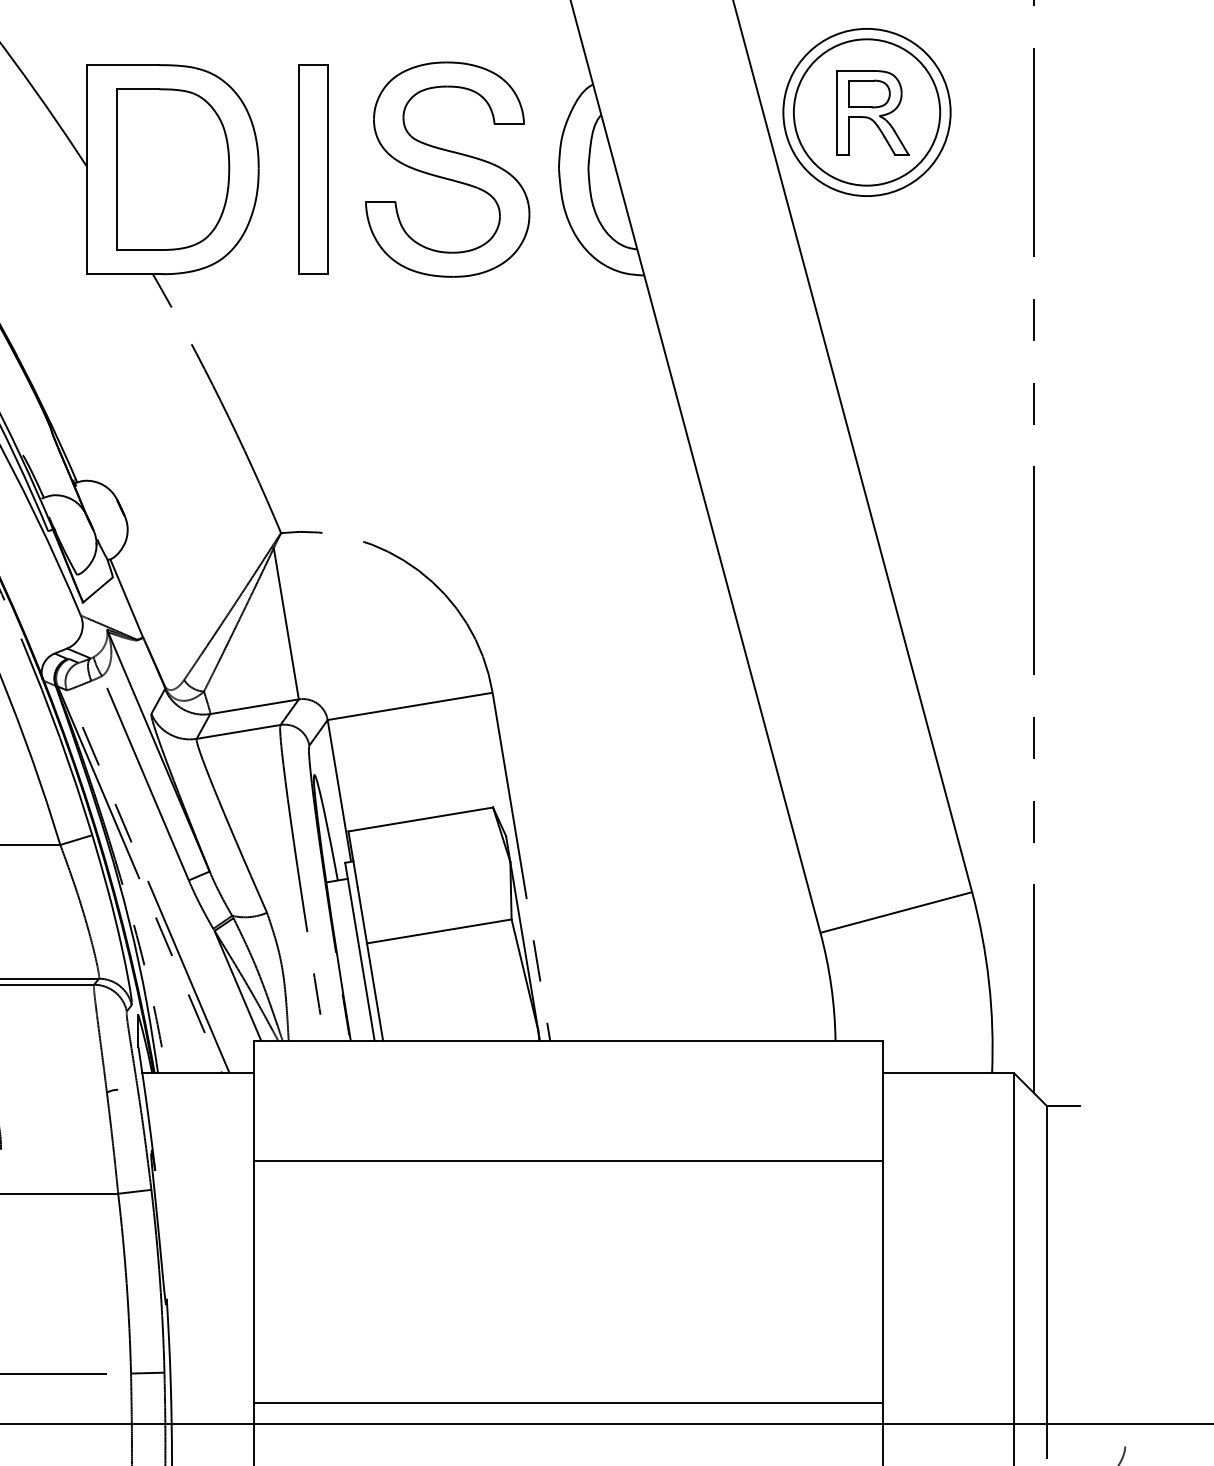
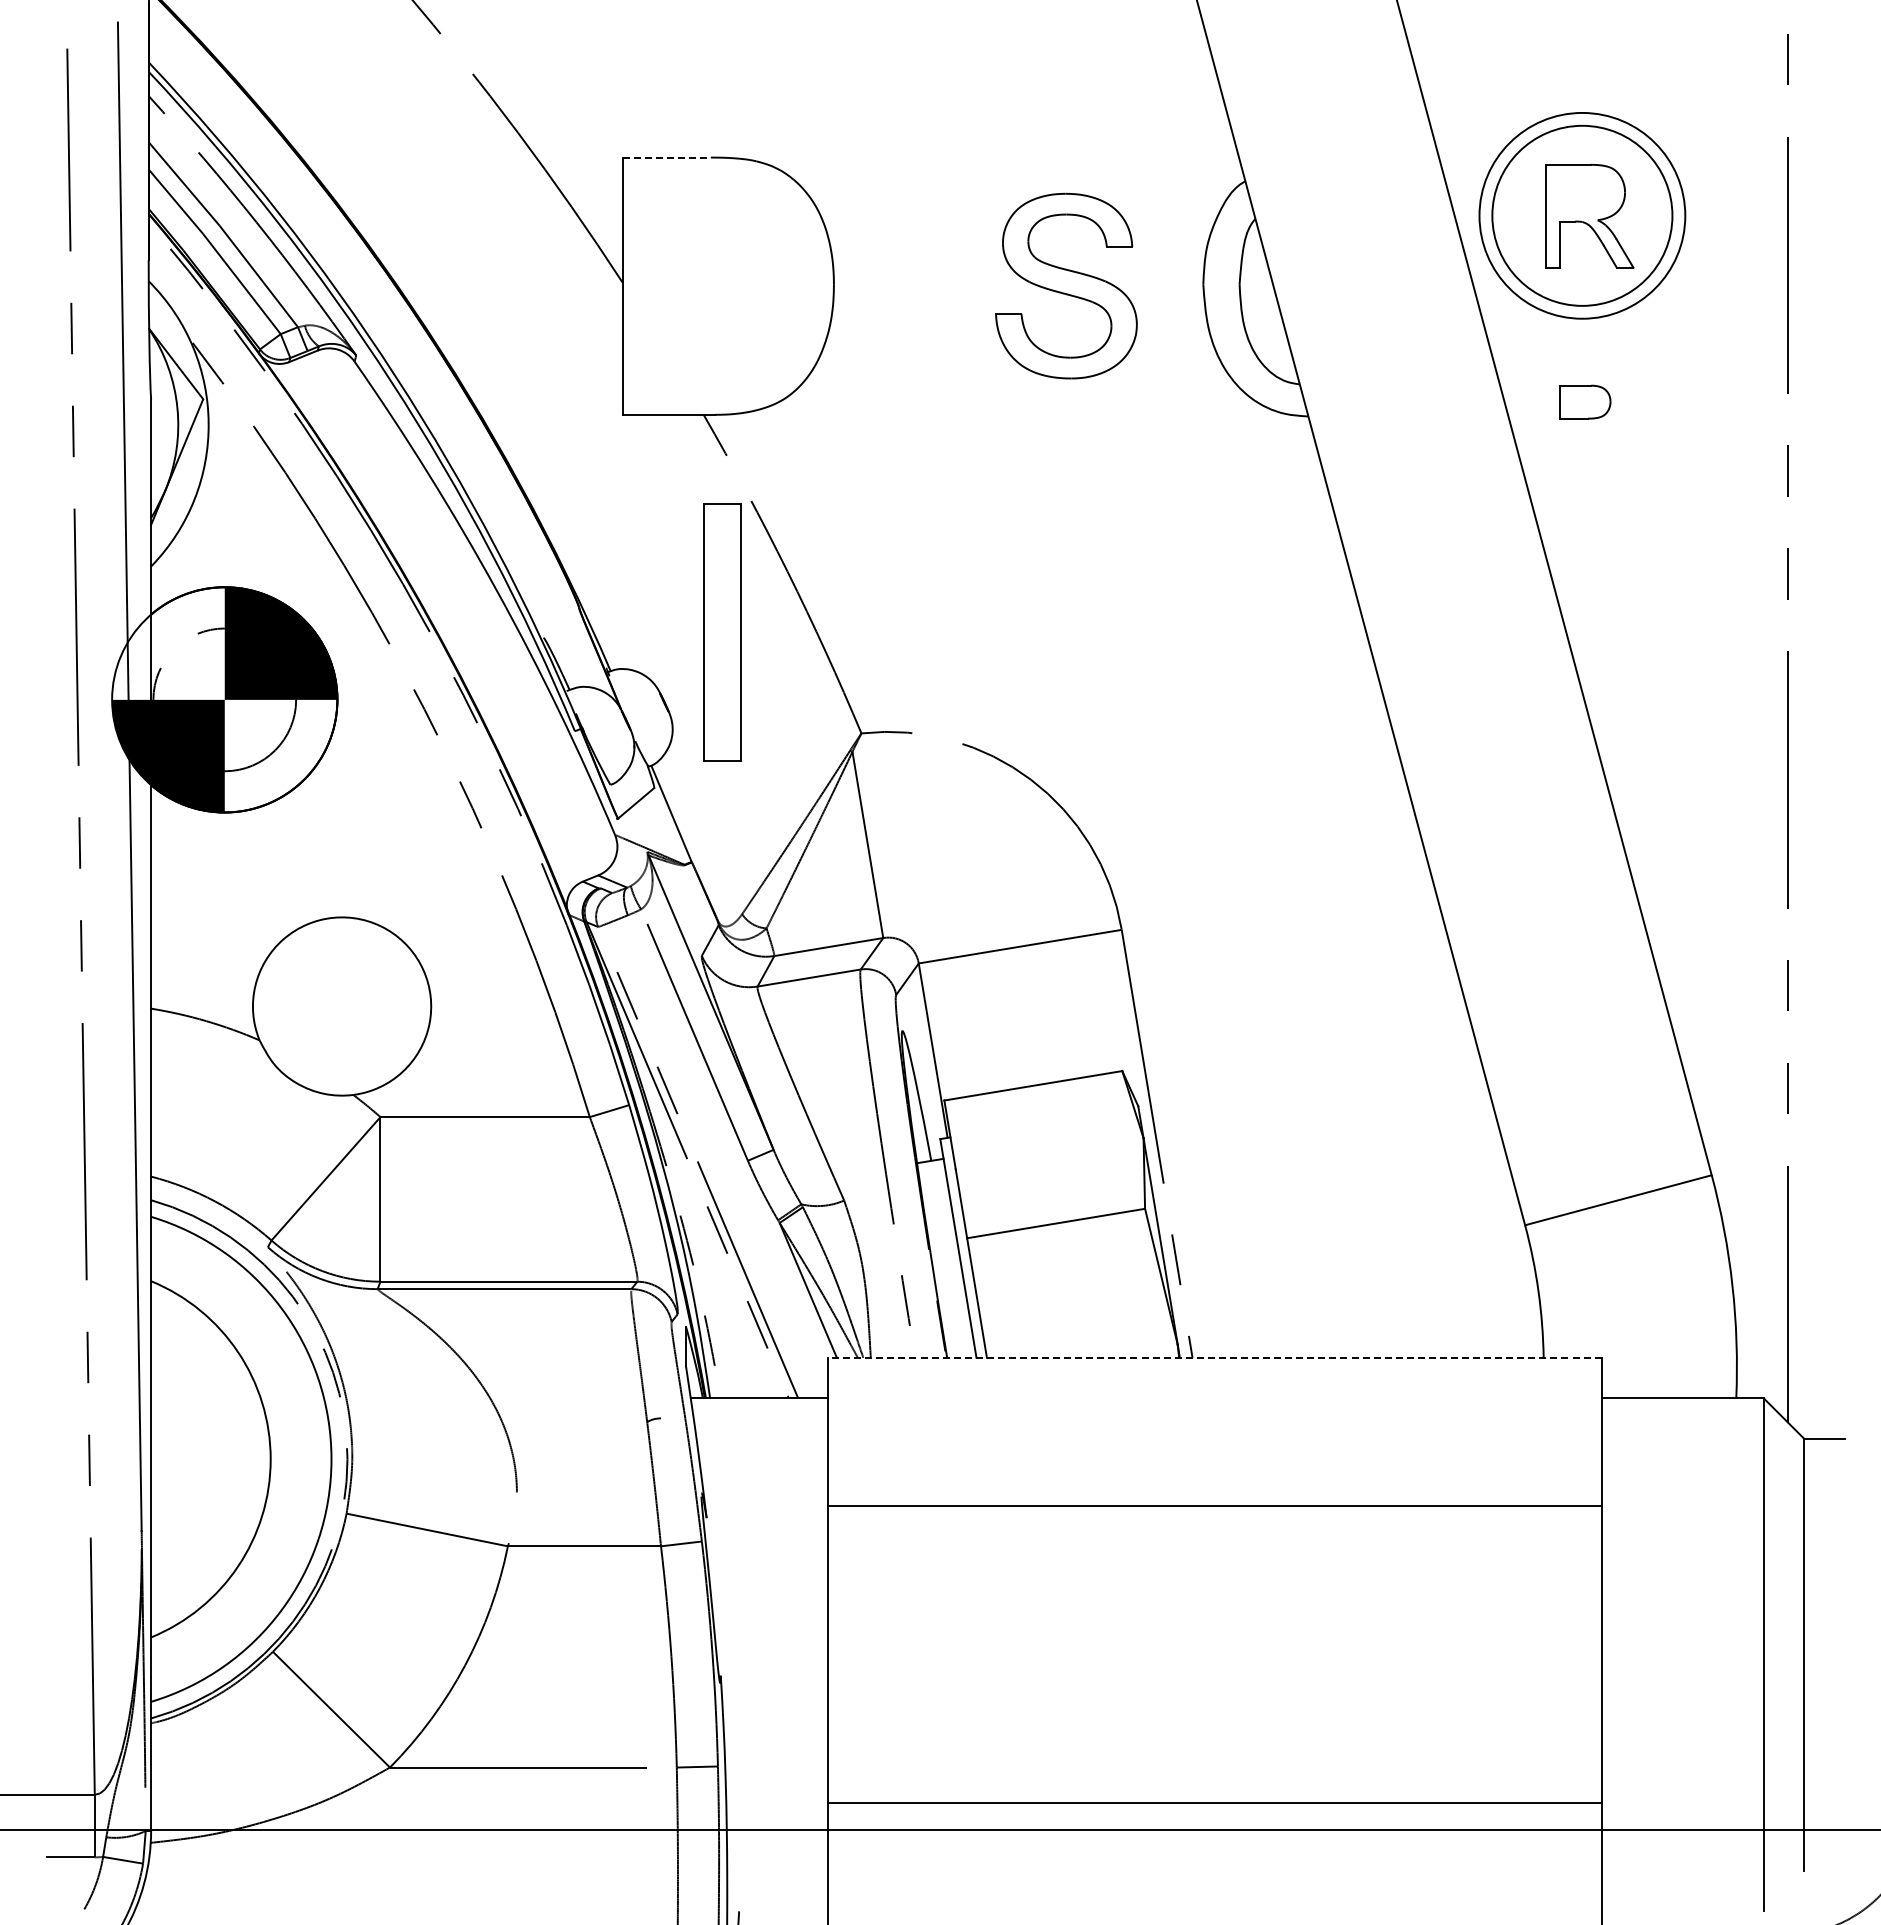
line: (122, 65) -> (666, 157), solid -> dashed
part: (869, 93) -> (1585, 401), moved
part: (173, 169) -> (728, 285), removed
part: (313, 169) -> (722, 632), moved
part: (447, 169) -> (1066, 285), size x0.7
line: (568, 1040) -> (1214, 1357), solid -> dashed

